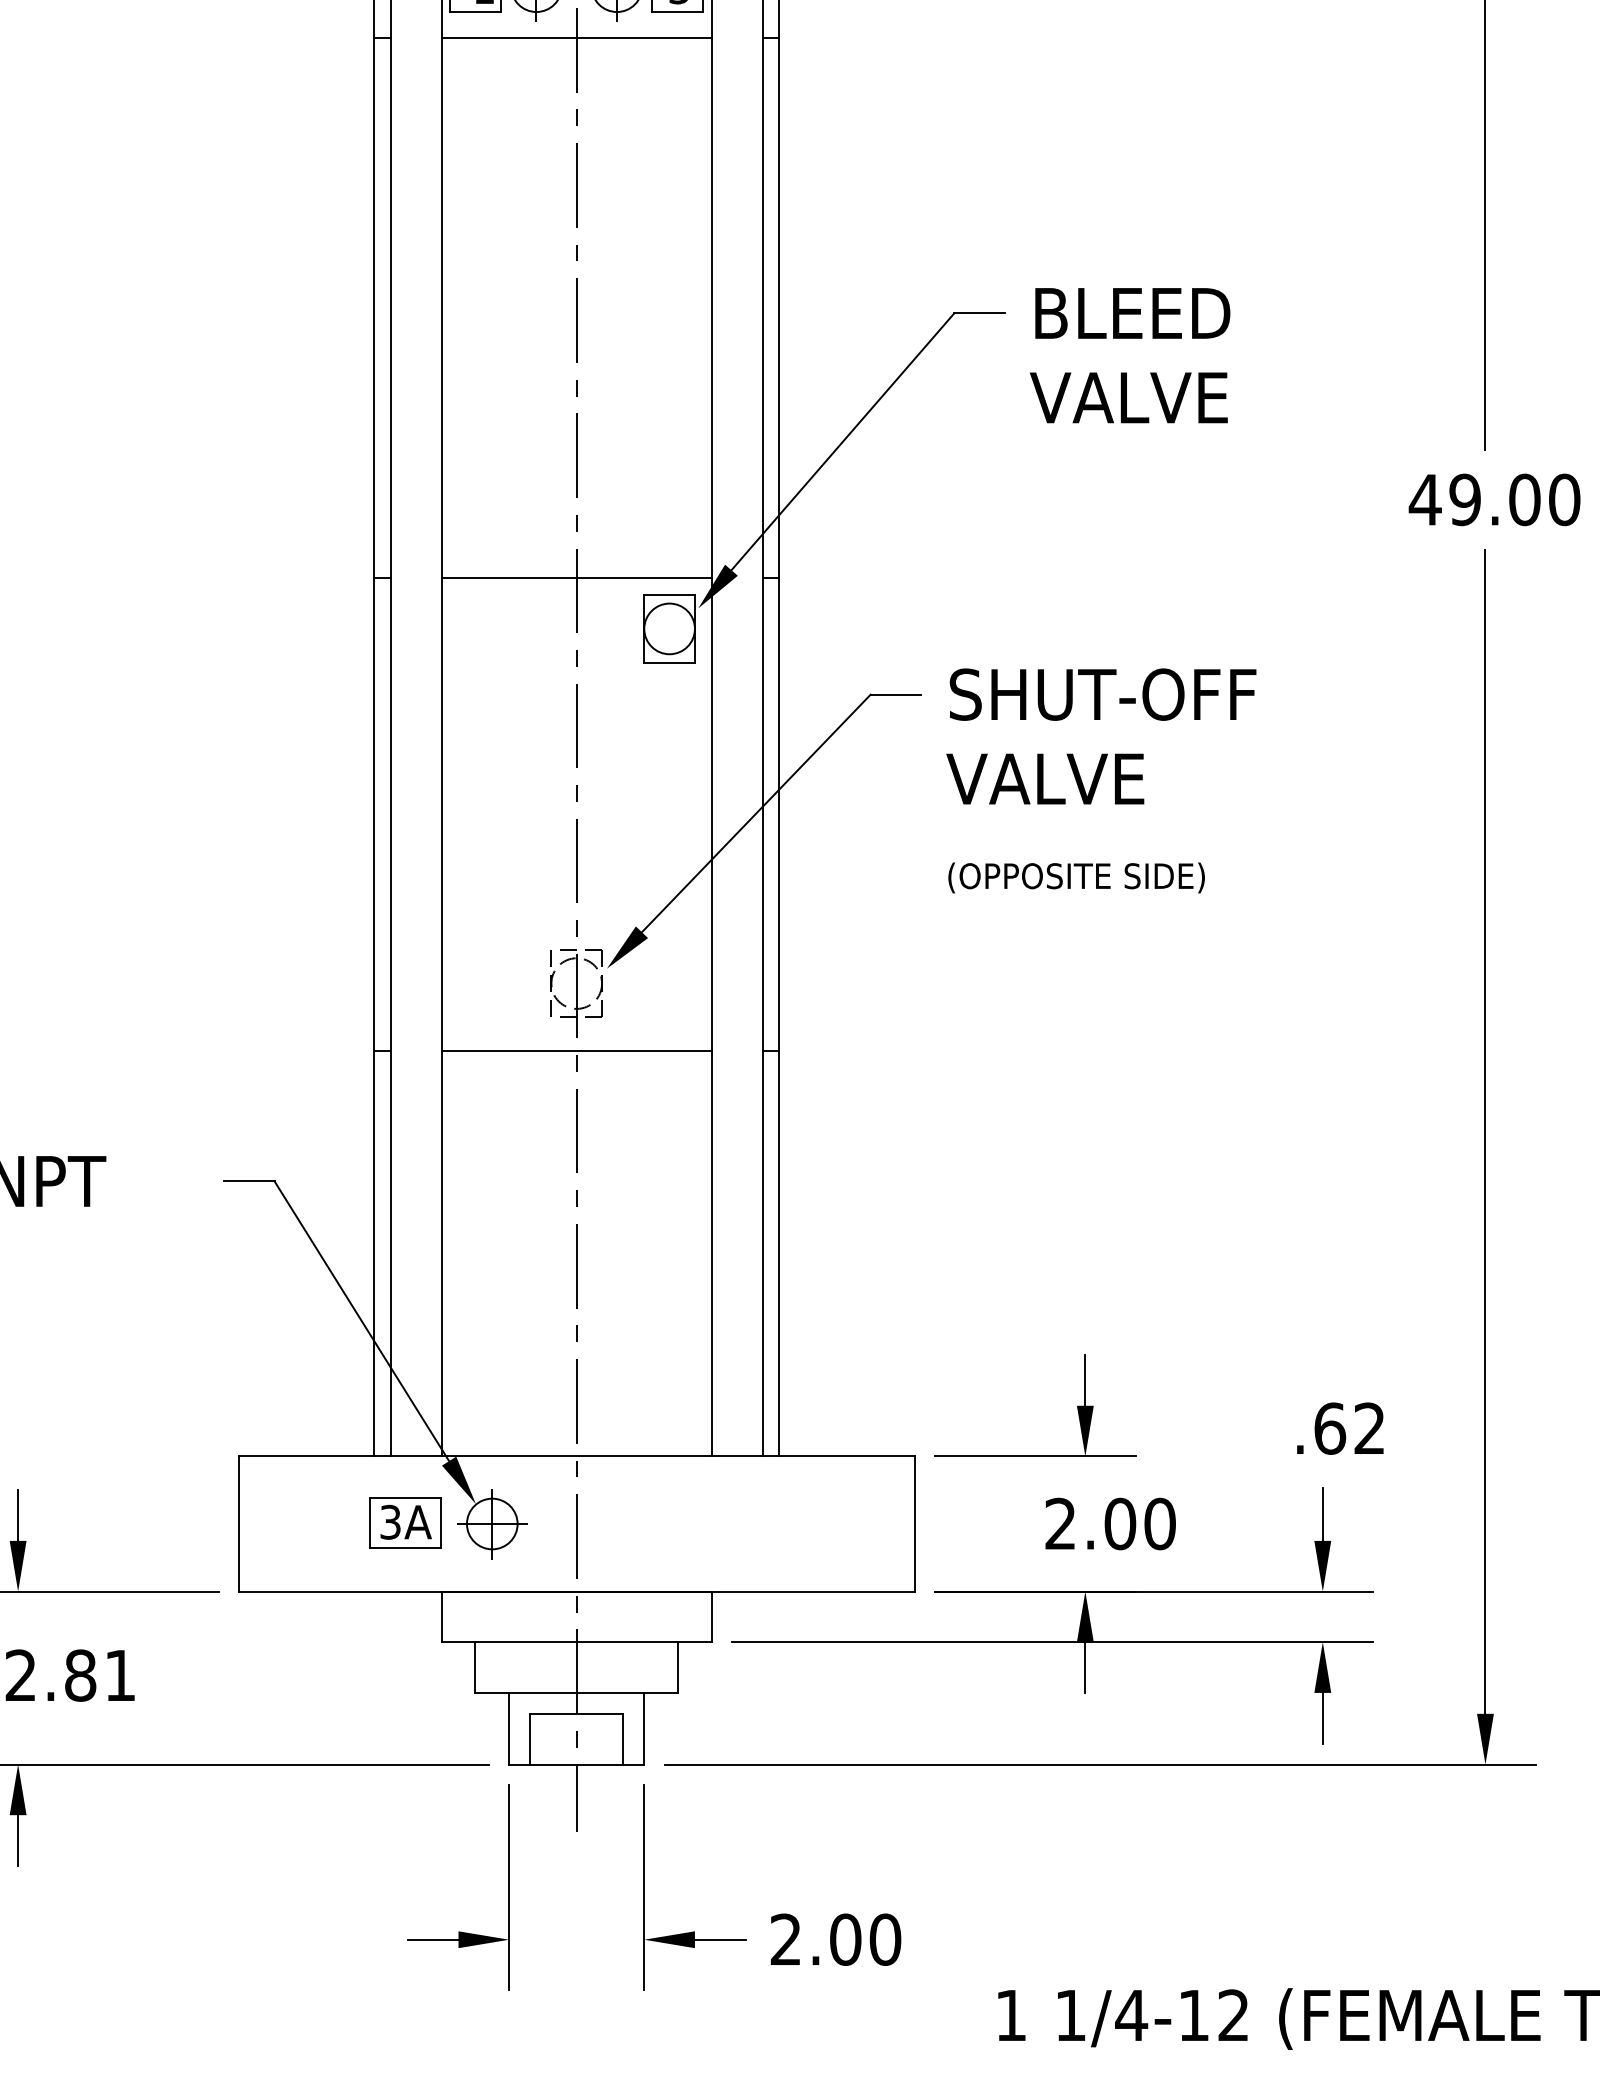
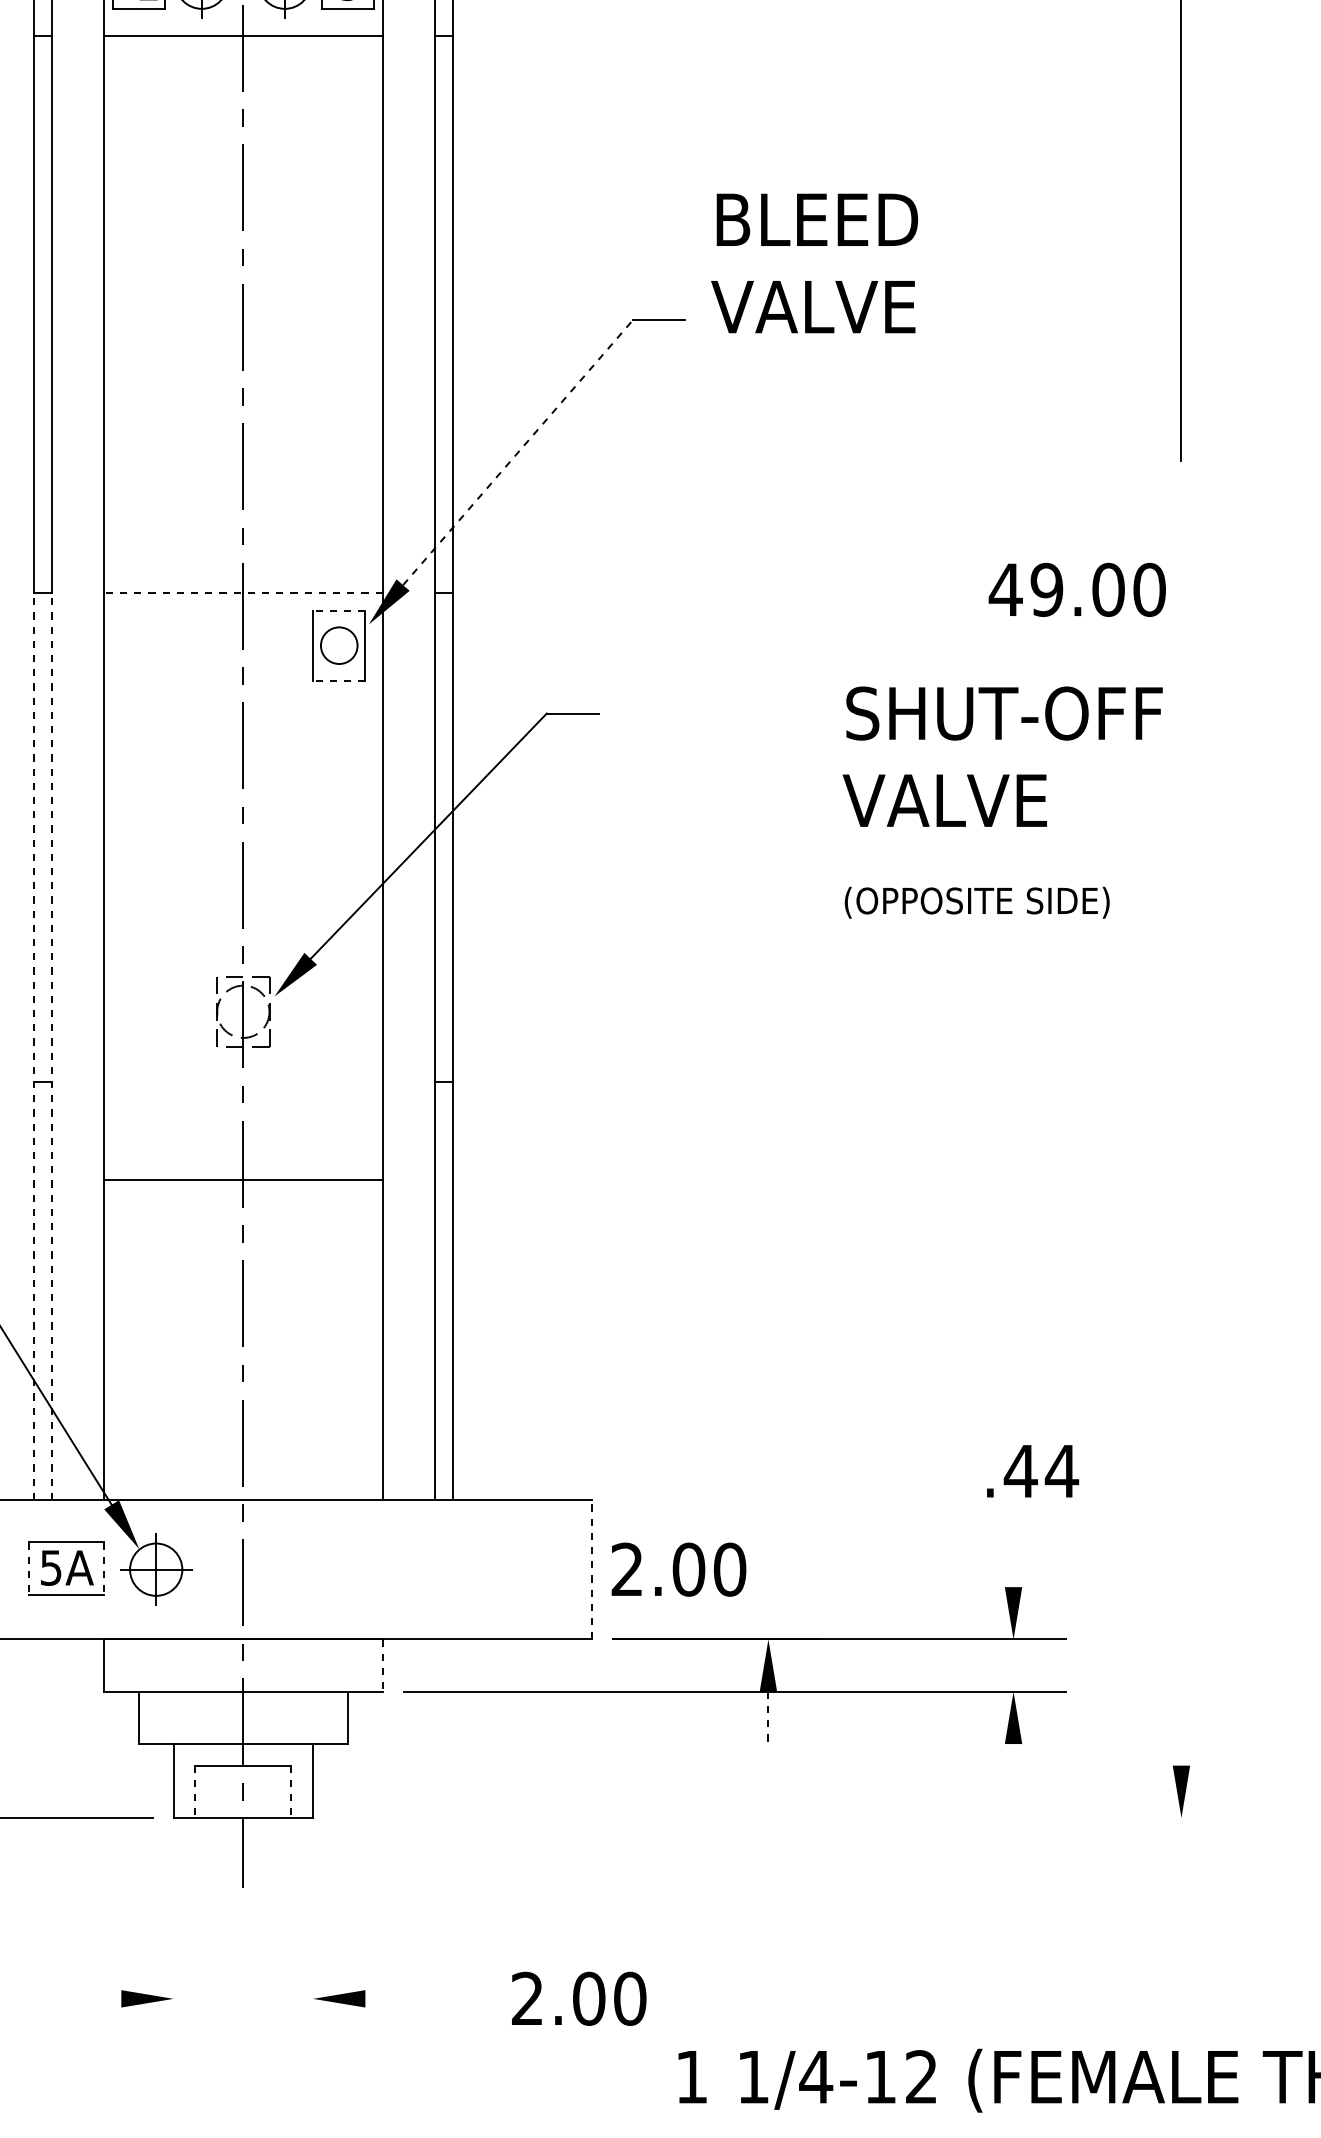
text: (1130, 355) -> (815, 263), moved
line: (842, 441) -> (517, 452), solid -> dashed
text: (1494, 499) -> (1077, 589), moved
line: (576, 578) -> (243, 593), solid -> dashed
line: (669, 595) -> (339, 611), solid -> dashed
circle: (669, 628) -> (339, 645), size x0.7
line: (669, 662) -> (339, 680), solid -> dashed
text: (1101, 780) -> (1002, 802), moved
line: (374, 1016) -> (34, 1045), solid -> dashed
line: (390, 1016) -> (51, 1045), solid -> dashed
line: (576, 1051) -> (243, 1179), moved
line: (1485, 1131) -> (1181, 1164), removed
part: (1077, 1405) -> (760, 1447), removed
text: (1349, 1428) -> (1041, 1471), .62 -> .44
line: (1322, 1513) -> (1013, 1558), removed
text: (390, 1521) -> (51, 1567), 3A -> 5A
line: (369, 1523) -> (29, 1569), solid -> dashed
line: (441, 1523) -> (103, 1569), solid -> dashed
text: (1110, 1523) -> (678, 1569), moved
line: (914, 1524) -> (592, 1570), solid -> dashed
line: (711, 1617) -> (382, 1666), solid -> dashed
line: (1085, 1668) -> (768, 1718), solid -> dashed
line: (1322, 1717) -> (1013, 1769), removed
line: (530, 1739) -> (195, 1792), solid -> dashed
line: (623, 1739) -> (291, 1792), solid -> dashed
line: (1100, 1764) -> (784, 1817), removed
line: (509, 1887) -> (173, 1944), removed
line: (644, 1887) -> (313, 1944), removed
line: (432, 1939) -> (94, 1998), removed
line: (719, 1939) -> (390, 1998), removed
text: (835, 1939) -> (578, 1998), moved

